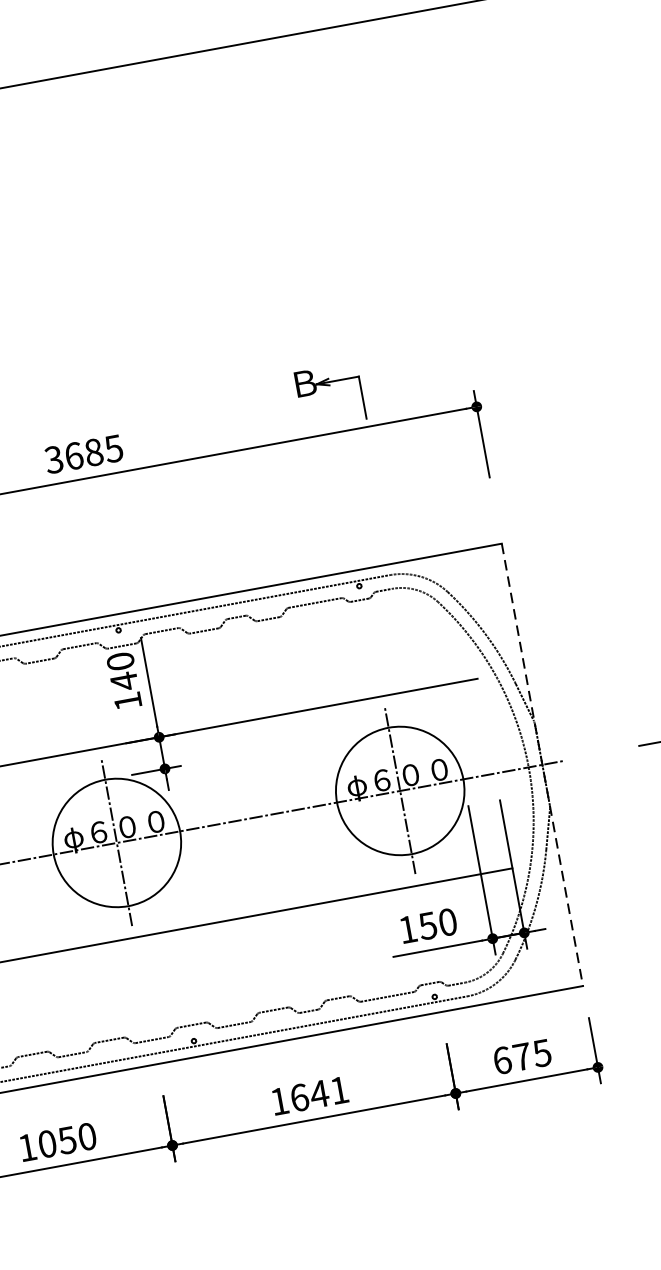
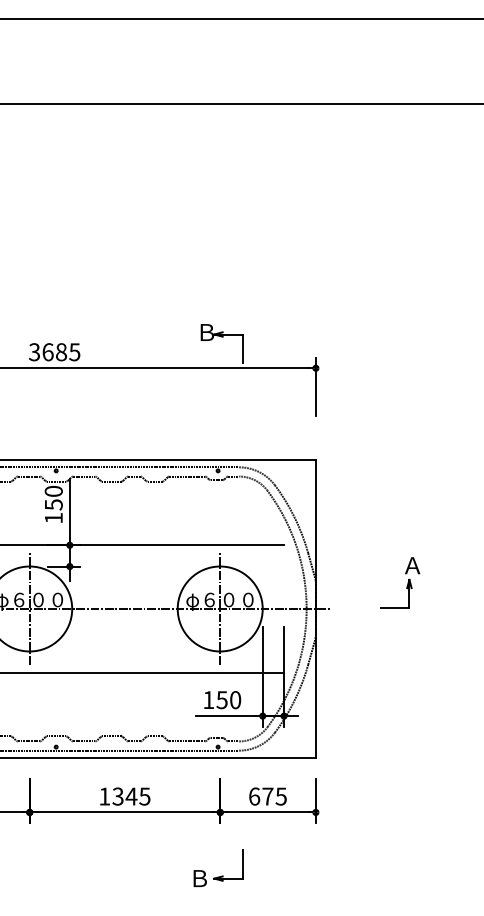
text: (123, 681) -> (53, 504), 140 -> 150
line: (542, 765) -> (315, 609), dashed -> solid
text: (319, 1094) -> (131, 796), 1641 -> 1345
part: (474, 1186) -> (221, 875), added

